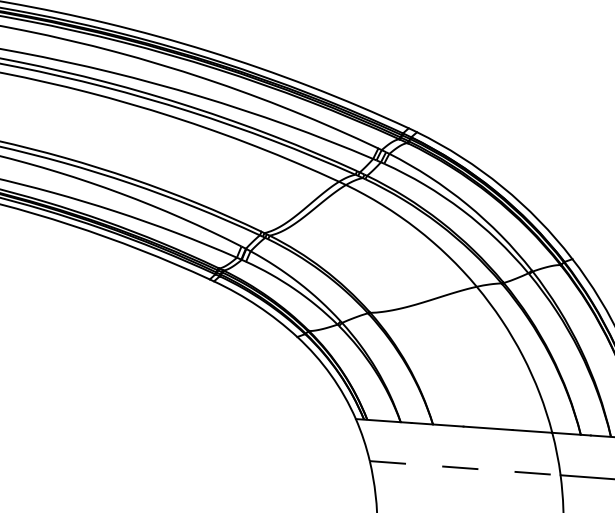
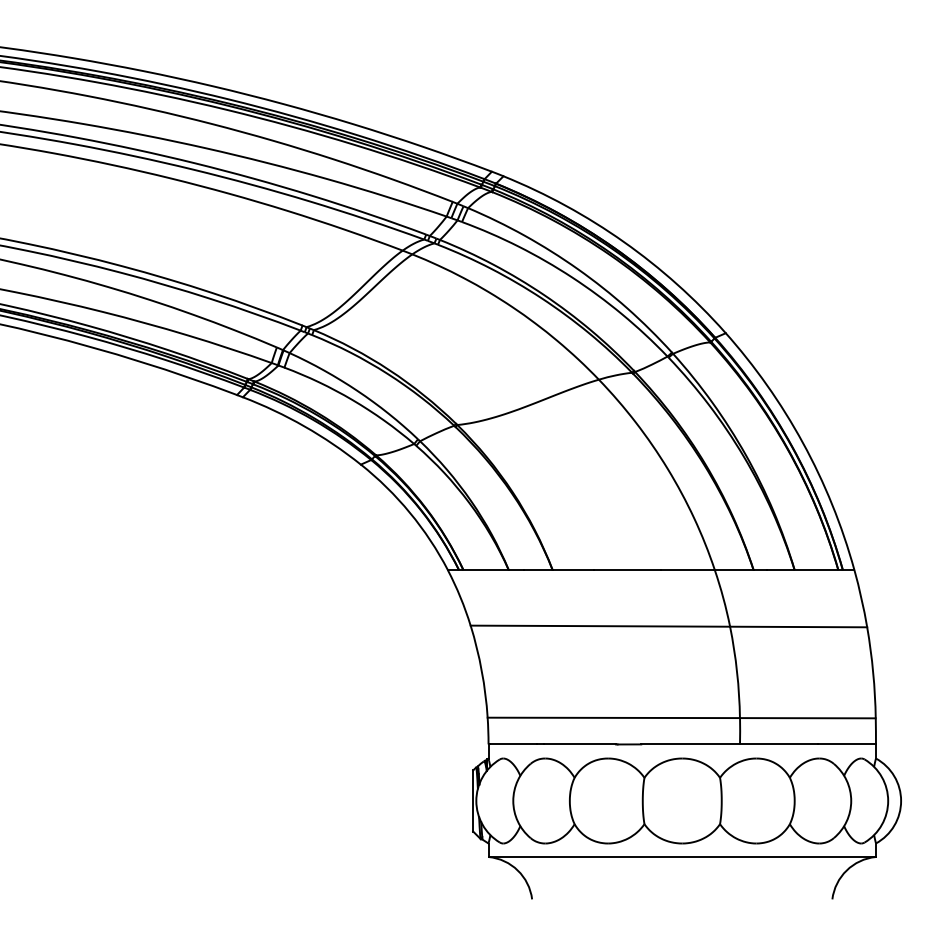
line: (465, 468) -> (600, 626), dashed -> solid

